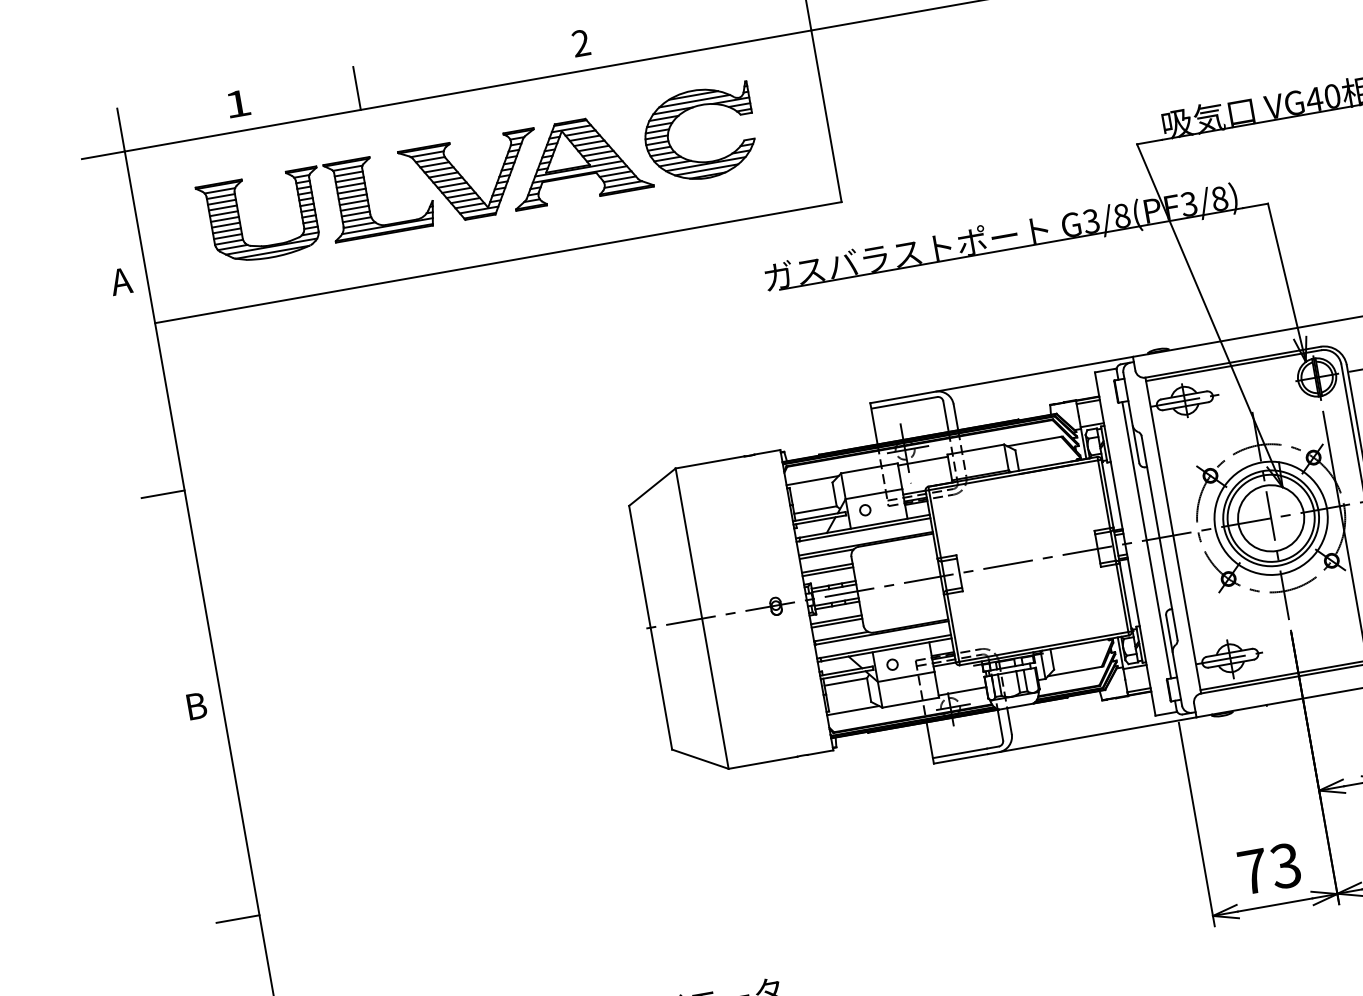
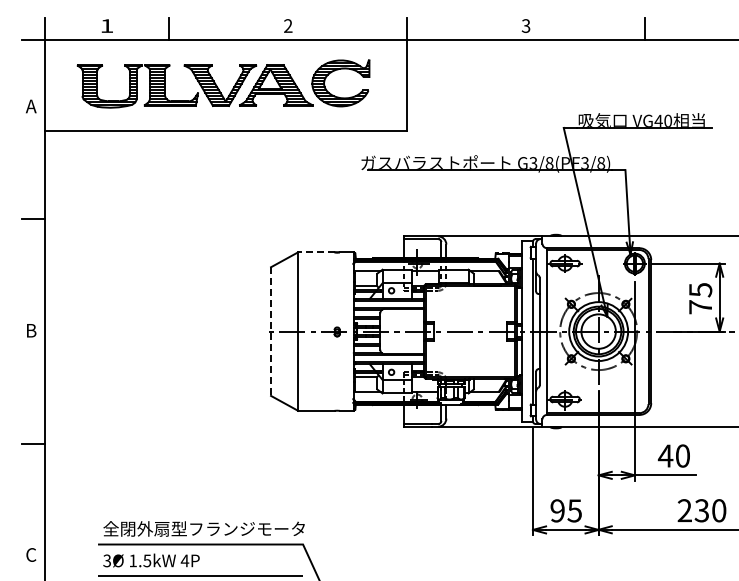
line: (708, 463) -> (315, 252), solid -> dashed
line: (651, 629) -> (271, 332), solid -> dashed
text: (1268, 868) -> (565, 510), 73 -> 95

